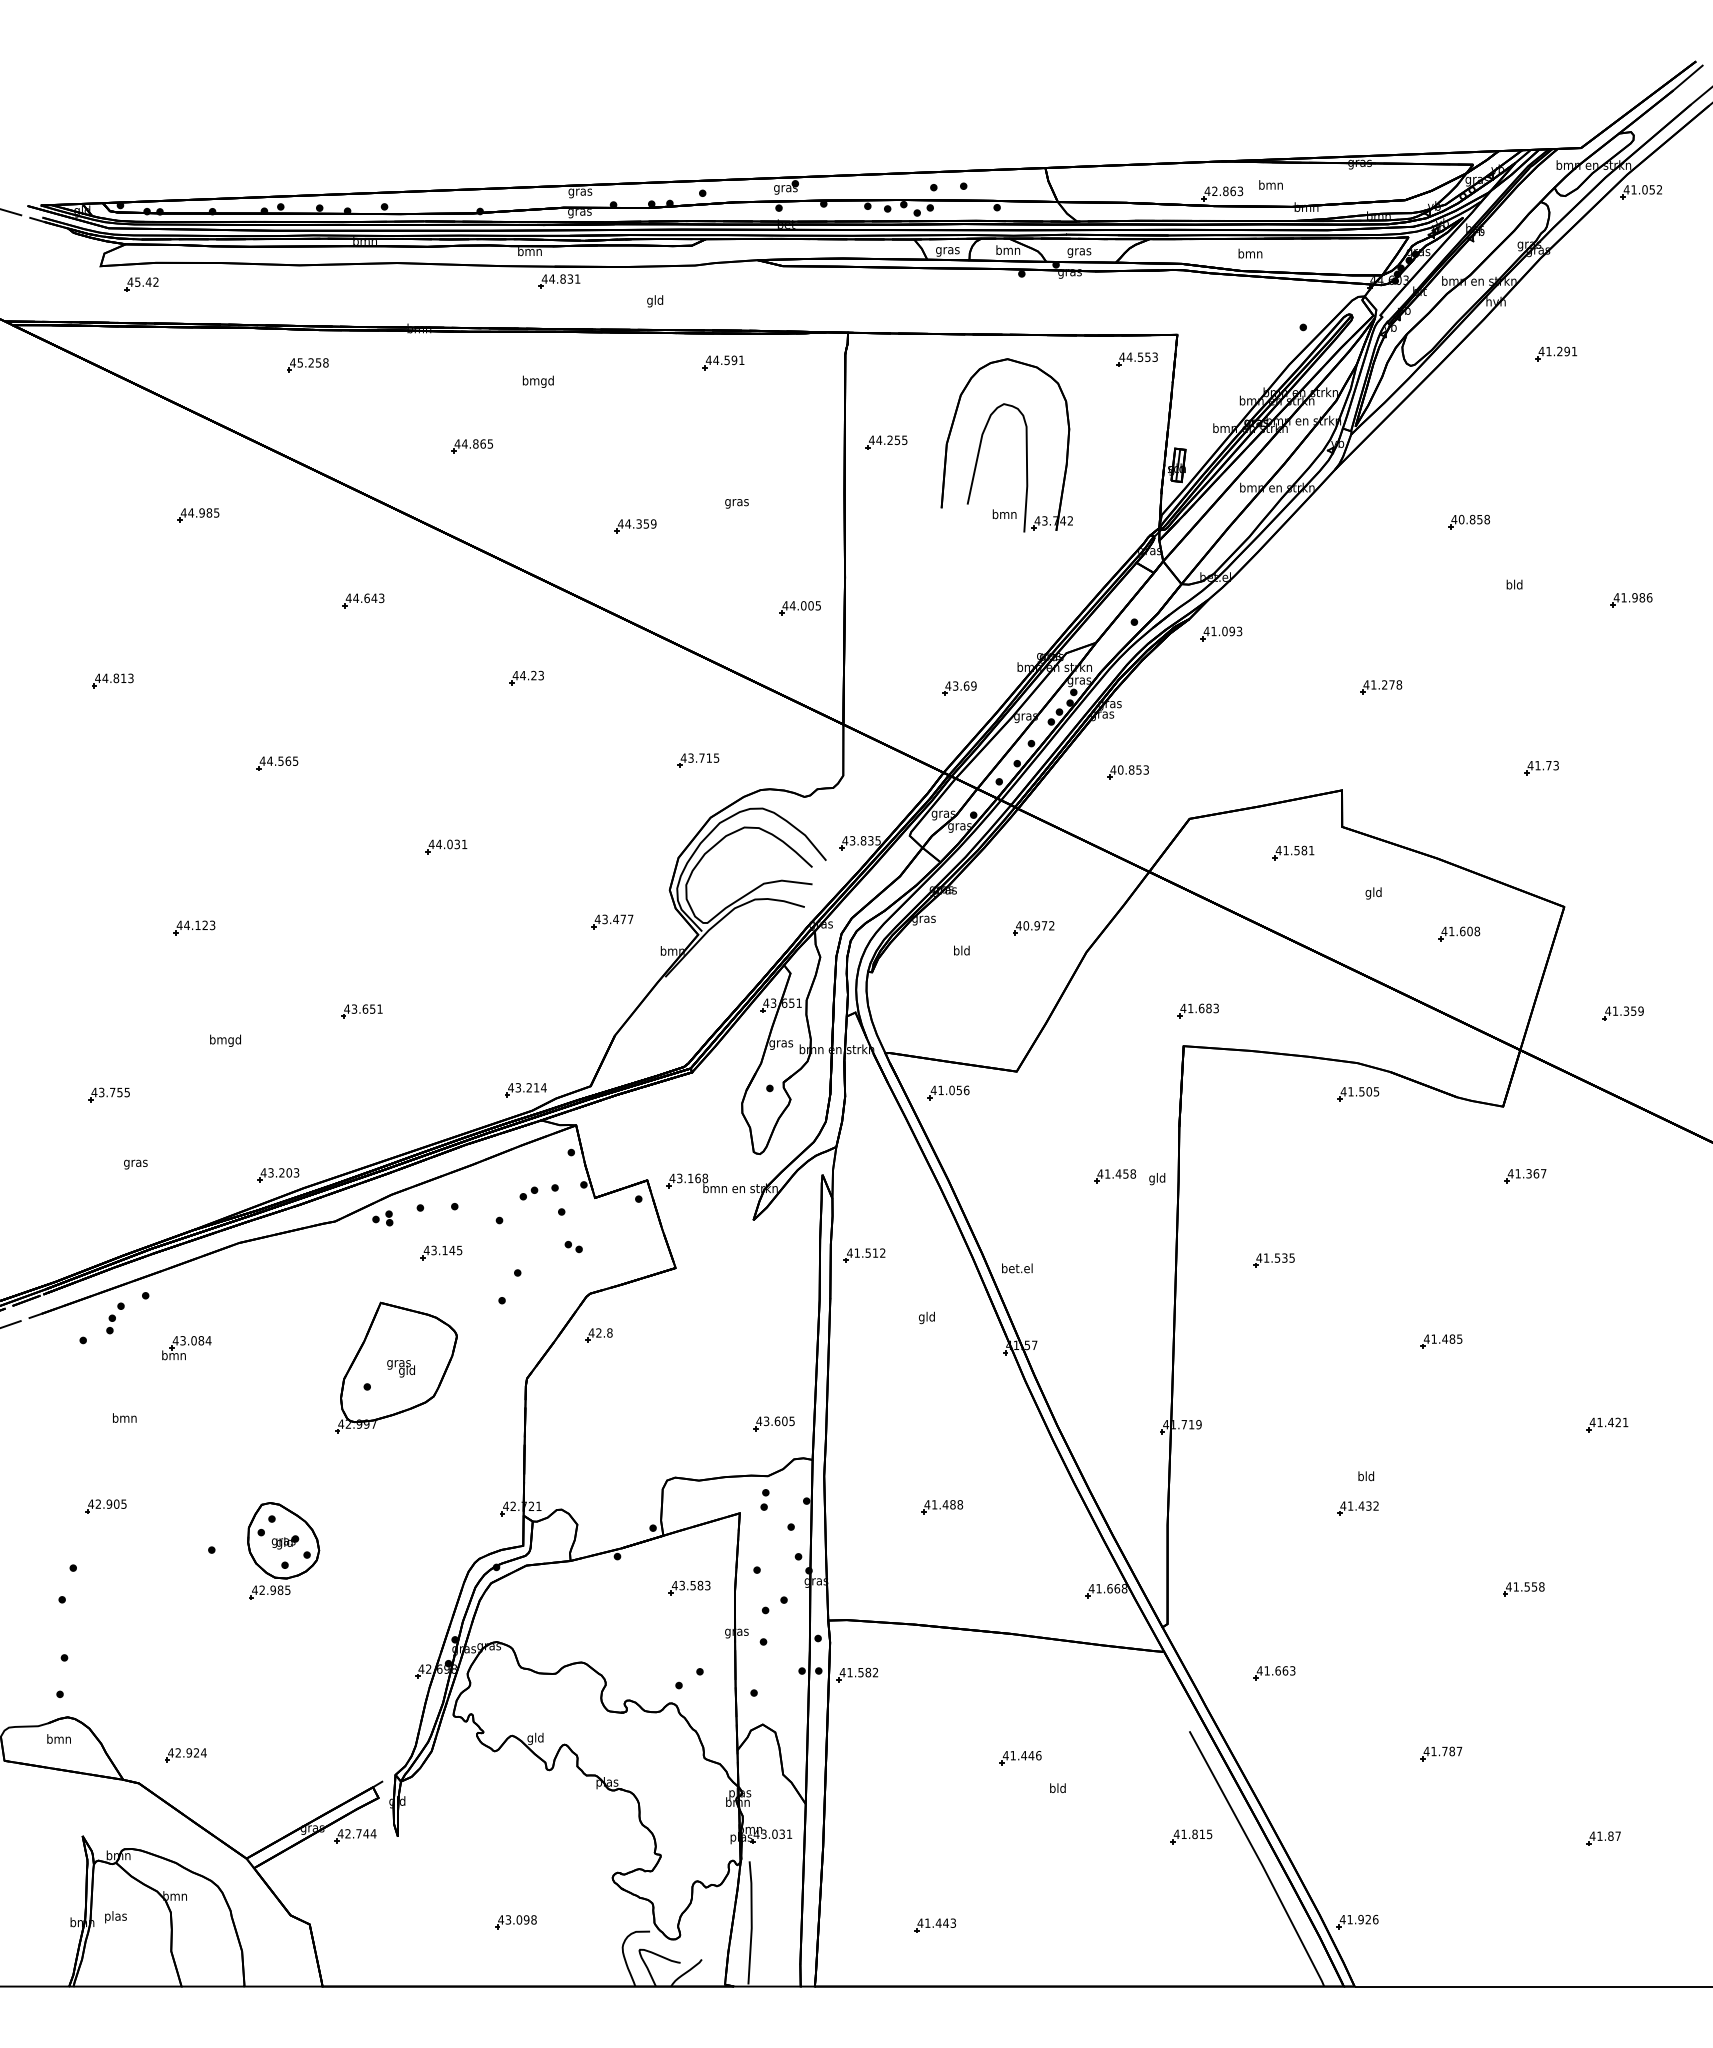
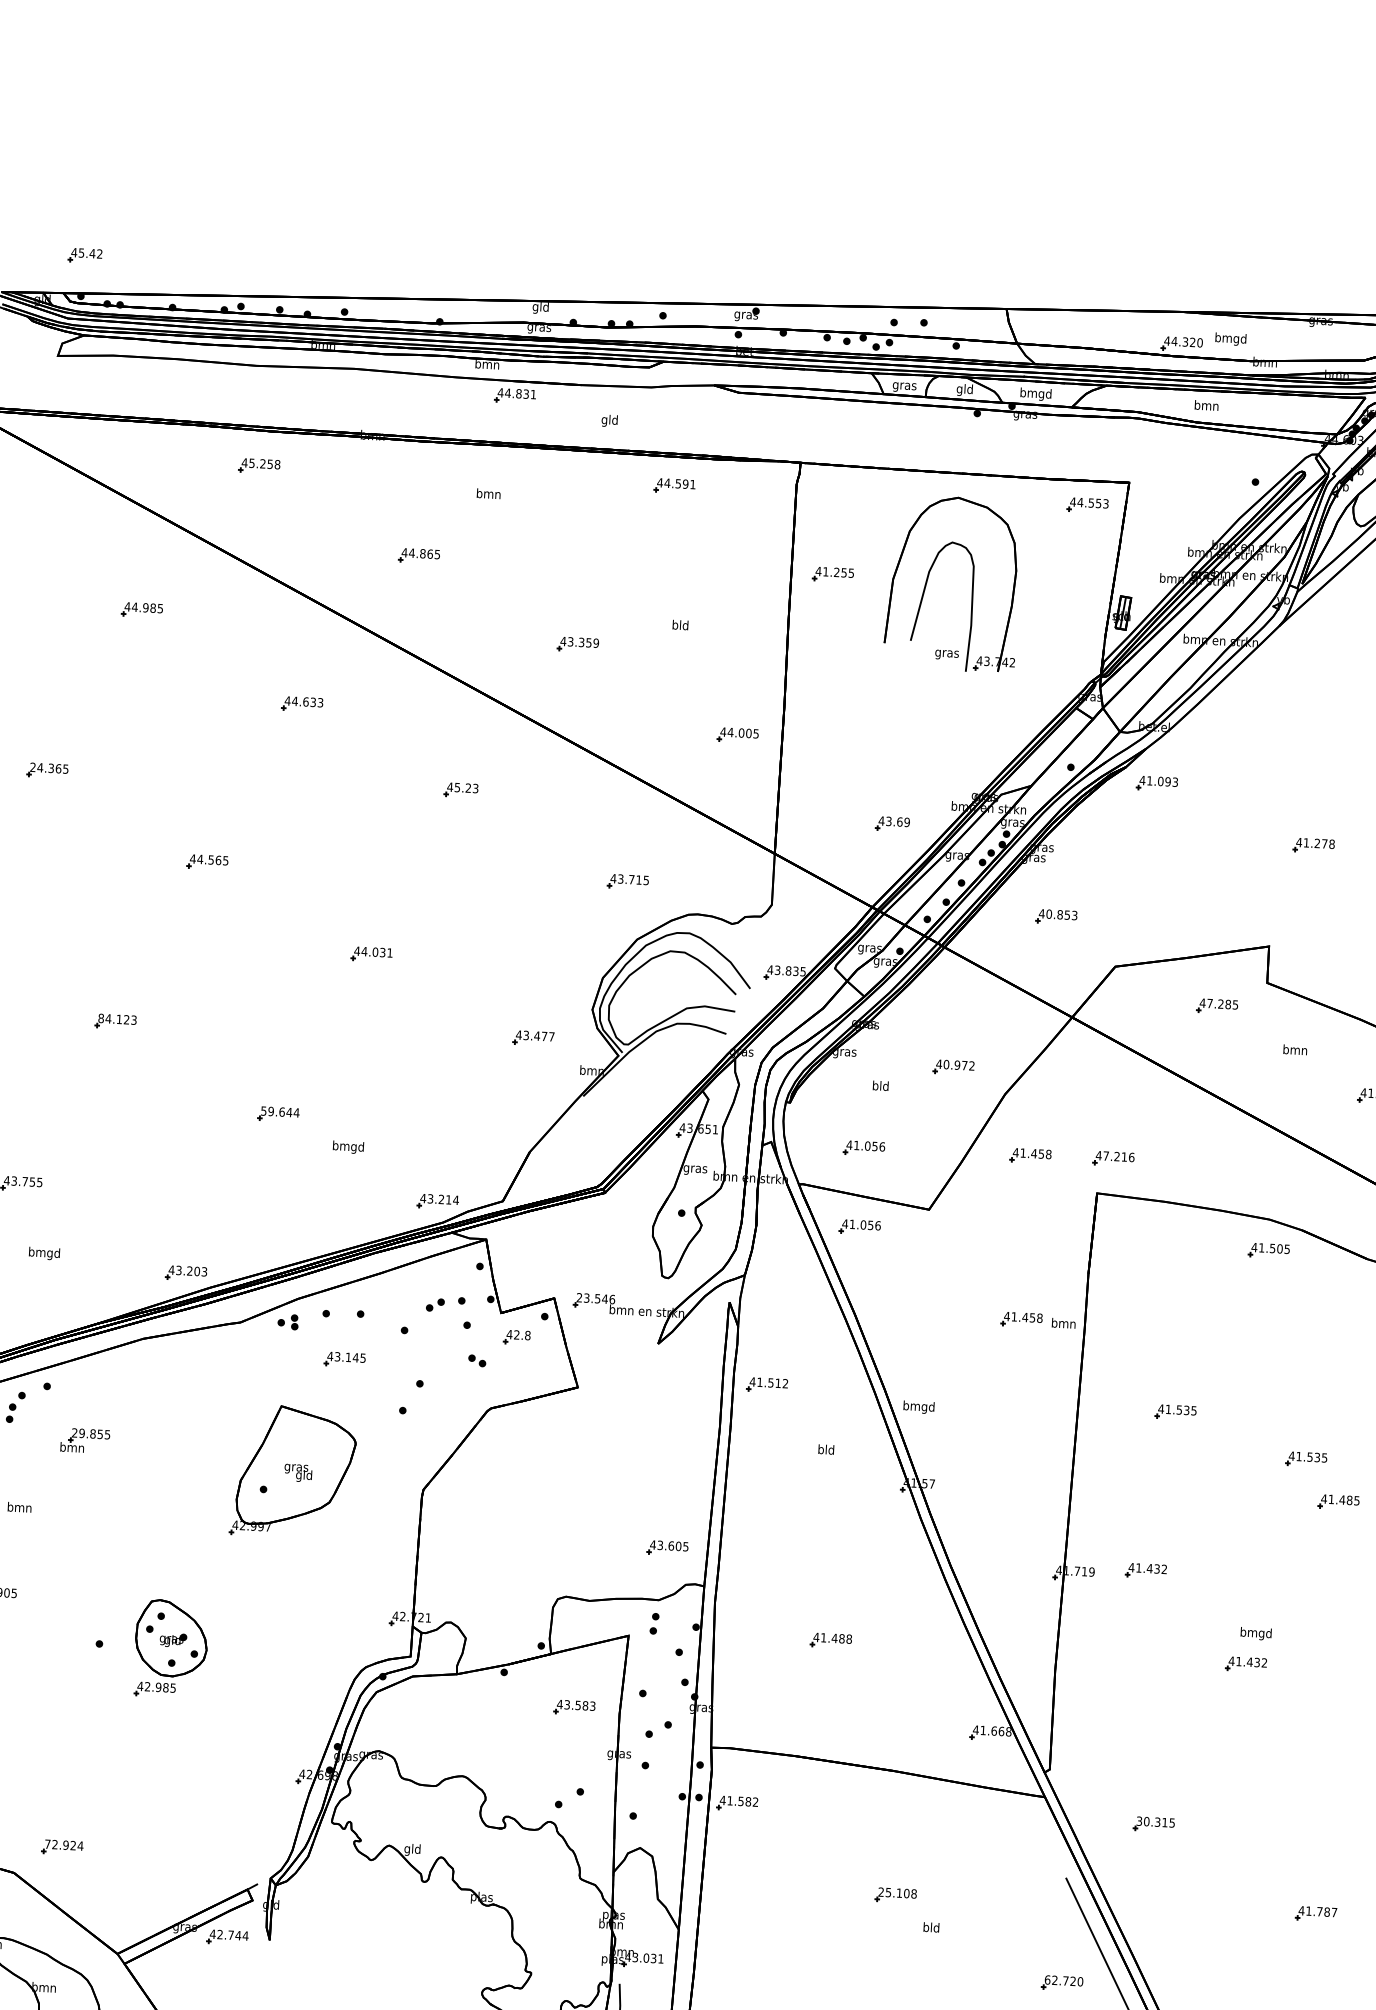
text: (1270, 186) -> (1230, 339), bmn -> bmgd
text: (1227, 191) -> (1187, 342), 42.863 -> 44.320
text: (580, 192) -> (541, 308), gras -> gld
text: (1008, 251) -> (965, 390), bmn -> gld
text: (1079, 251) -> (1036, 394), gras -> bmgd
part: (141, 284) -> (85, 255), moved
text: (537, 381) -> (487, 494), bmgd -> bmn
text: (879, 439) -> (826, 571), 44.255 -> 41.255
text: (736, 502) -> (680, 626), gras -> bld
text: (1004, 515) -> (946, 653), bmn -> gras
text: (628, 523) -> (571, 641), 44.359 -> 43.359
text: (374, 598) -> (313, 702), 44.643 -> 44.633
text: (522, 675) -> (456, 787), 44.23 -> 45.23
text: (114, 678) -> (49, 768), 44.813 -> 24.365
text: (1298, 850) -> (1222, 1004), 41.581 -> 47.285
text: (1373, 893) -> (1294, 1051), gld -> bmn
text: (179, 925) -> (100, 1018), 44.123 -> 84.123
text: (363, 1008) -> (280, 1111), 43.651 -> 59.644
text: (1203, 1008) -> (1118, 1156), 41.683 -> 47.216
part: (1114, 1012) -> (1029, 1155), added
part: (948, 1013) -> (864, 1147), added
text: (225, 1040) -> (348, 1147), moved
text: (135, 1163) -> (44, 1253), gras -> bmgd
text: (688, 1178) -> (595, 1298), 43.168 -> 23.546
text: (1157, 1179) -> (1063, 1325), gld -> bmn
text: (1016, 1269) -> (918, 1407), bet.el -> bmgd
part: (1406, 1300) -> (1305, 1459), added
text: (921, 1317) -> (820, 1450), gld -> bld
part: (598, 1335) -> (516, 1337), moved
text: (191, 1340) -> (90, 1433), 43.084 -> 29.855
part: (1252, 1420) -> (1145, 1570), added
text: (1365, 1477) -> (1255, 1633), bld -> bmgd
text: (1275, 1670) -> (1155, 1821), 41.663 -> 30.315
text: (170, 1752) -> (47, 1843), 42.924 -> 72.924
text: (1021, 1755) -> (896, 1892), 41.446 -> 25.108
text: (1192, 1834) -> (1063, 1980), 41.815 -> 62.720

